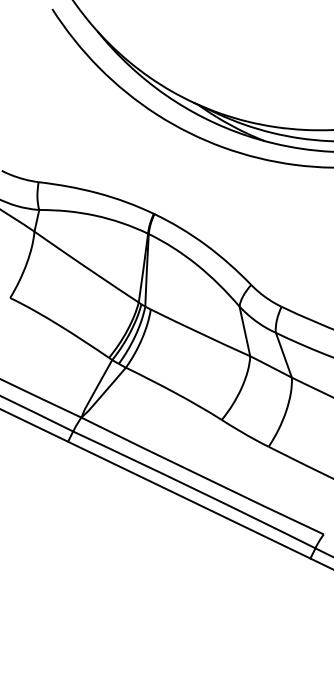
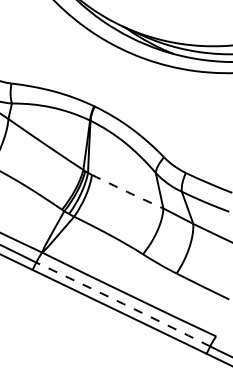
arc: (200, 333) -> (127, 192), solid -> dashed
arc: (194, 489) -> (123, 304), solid -> dashed

